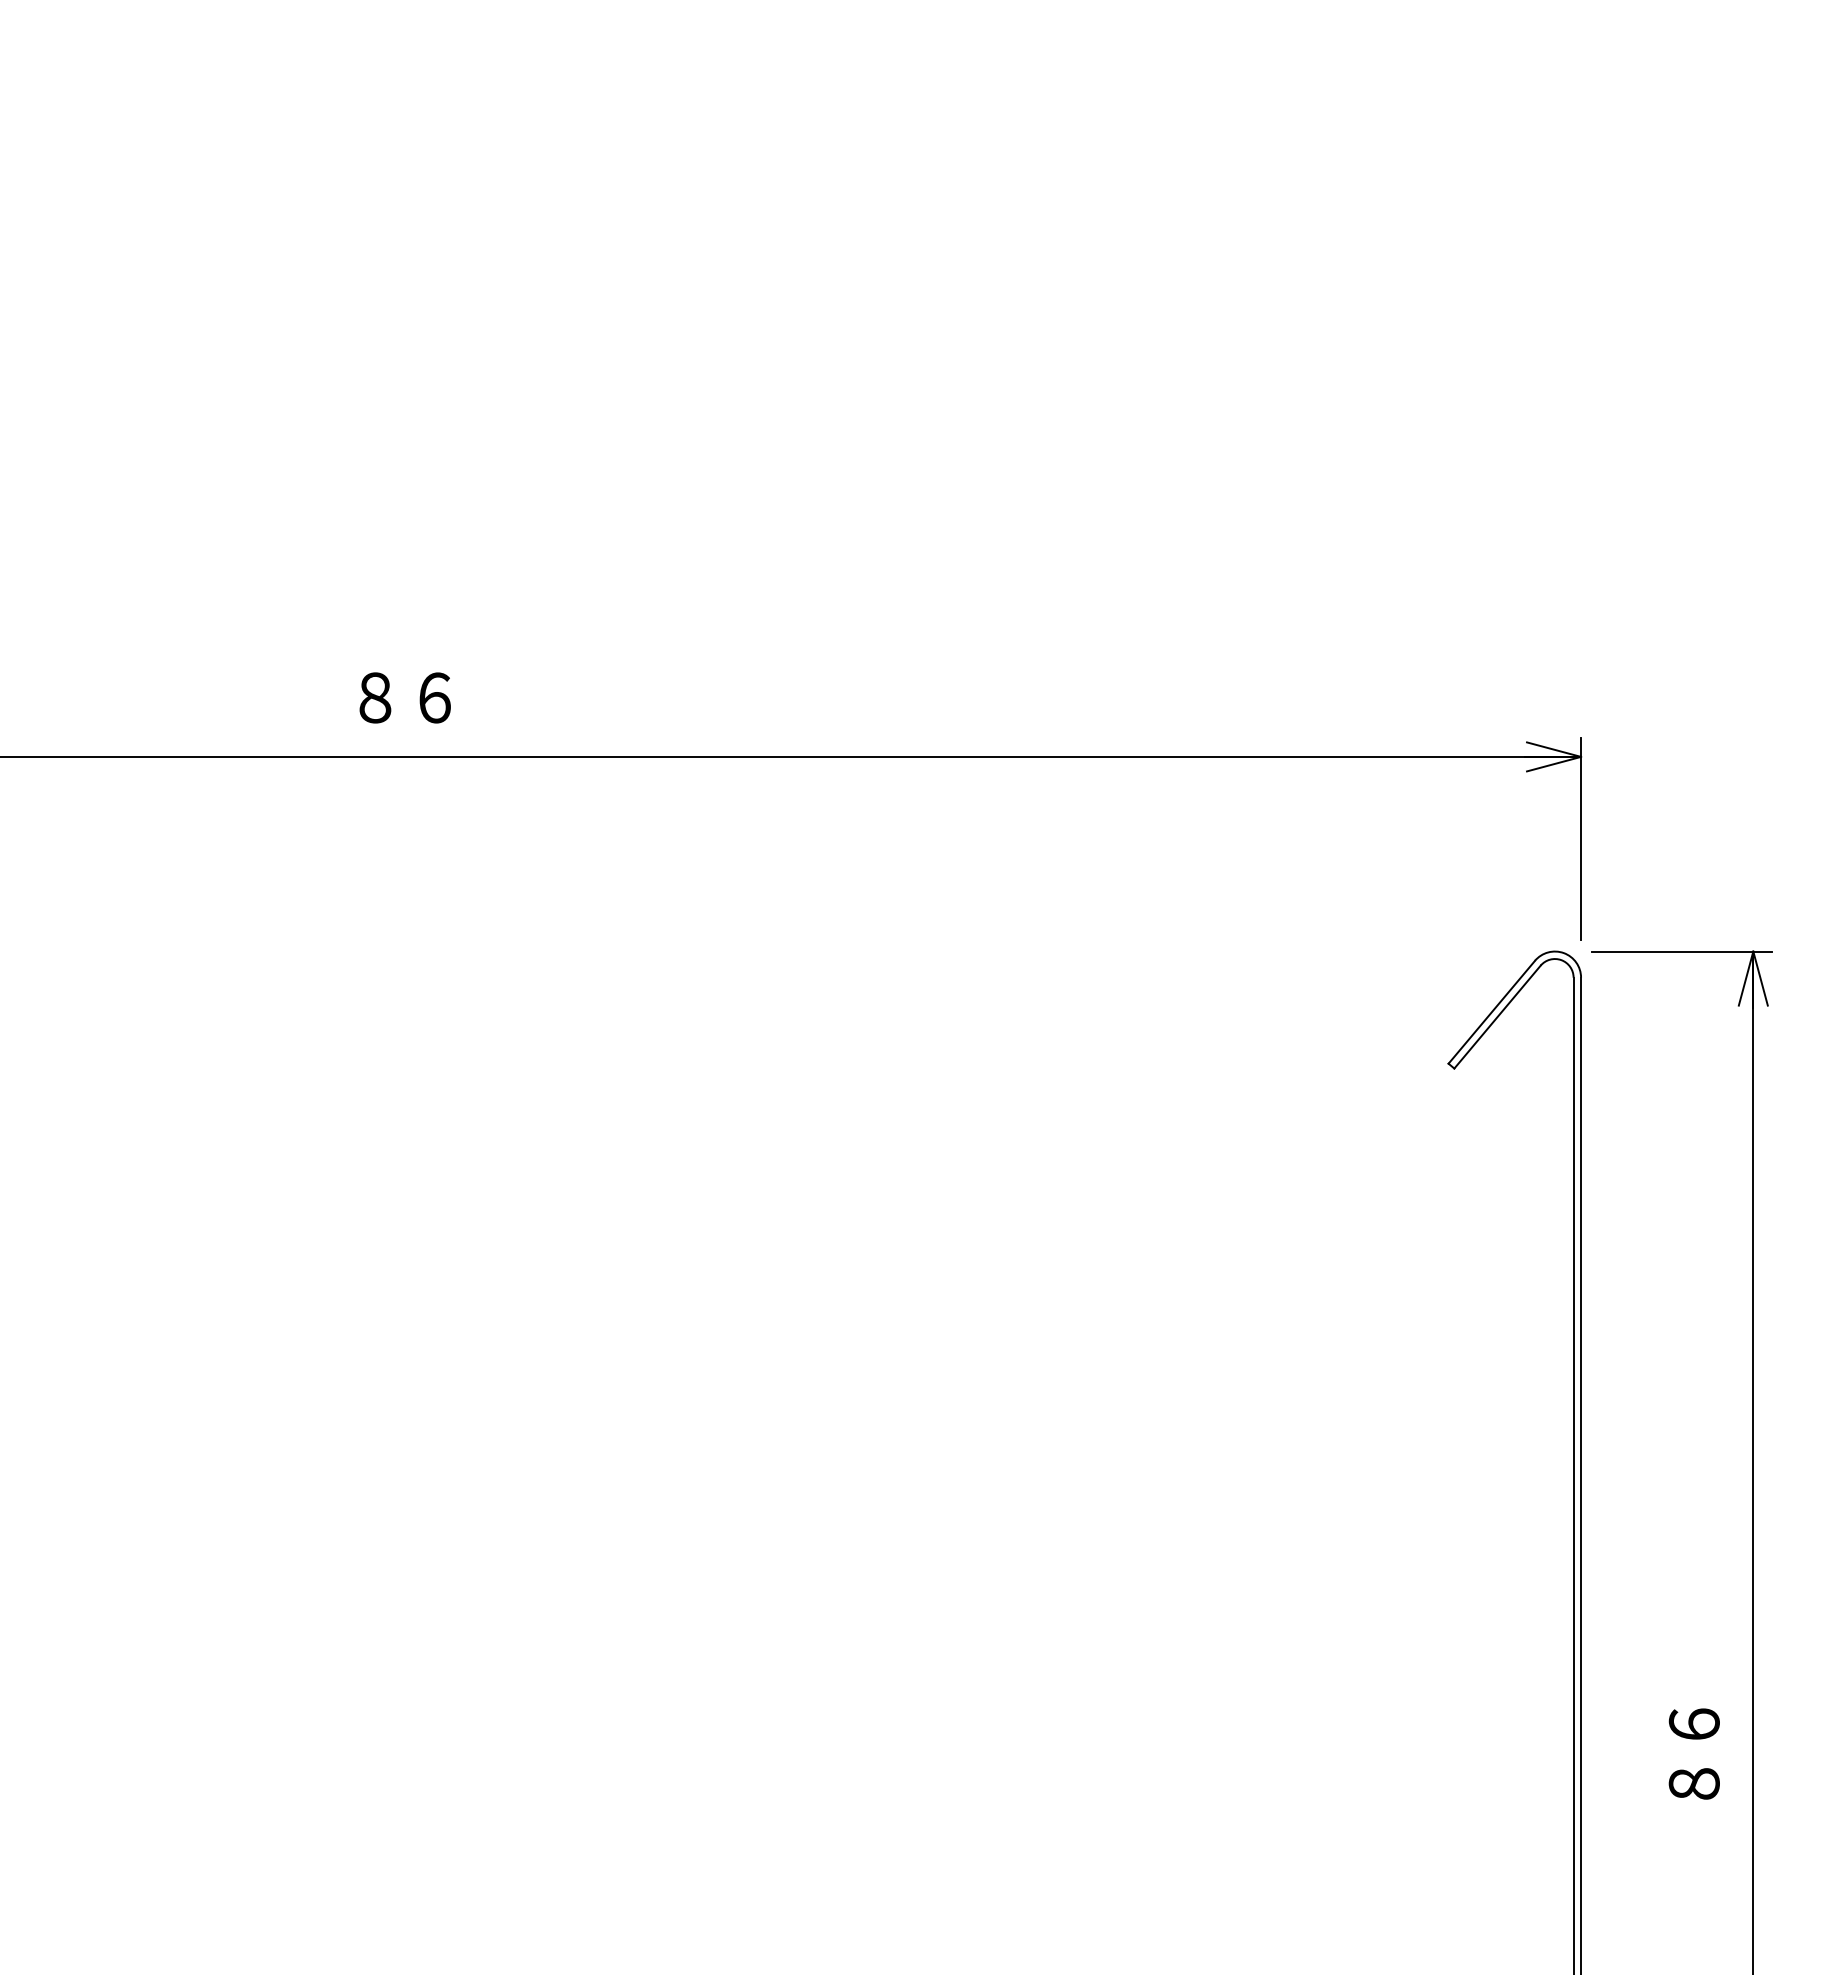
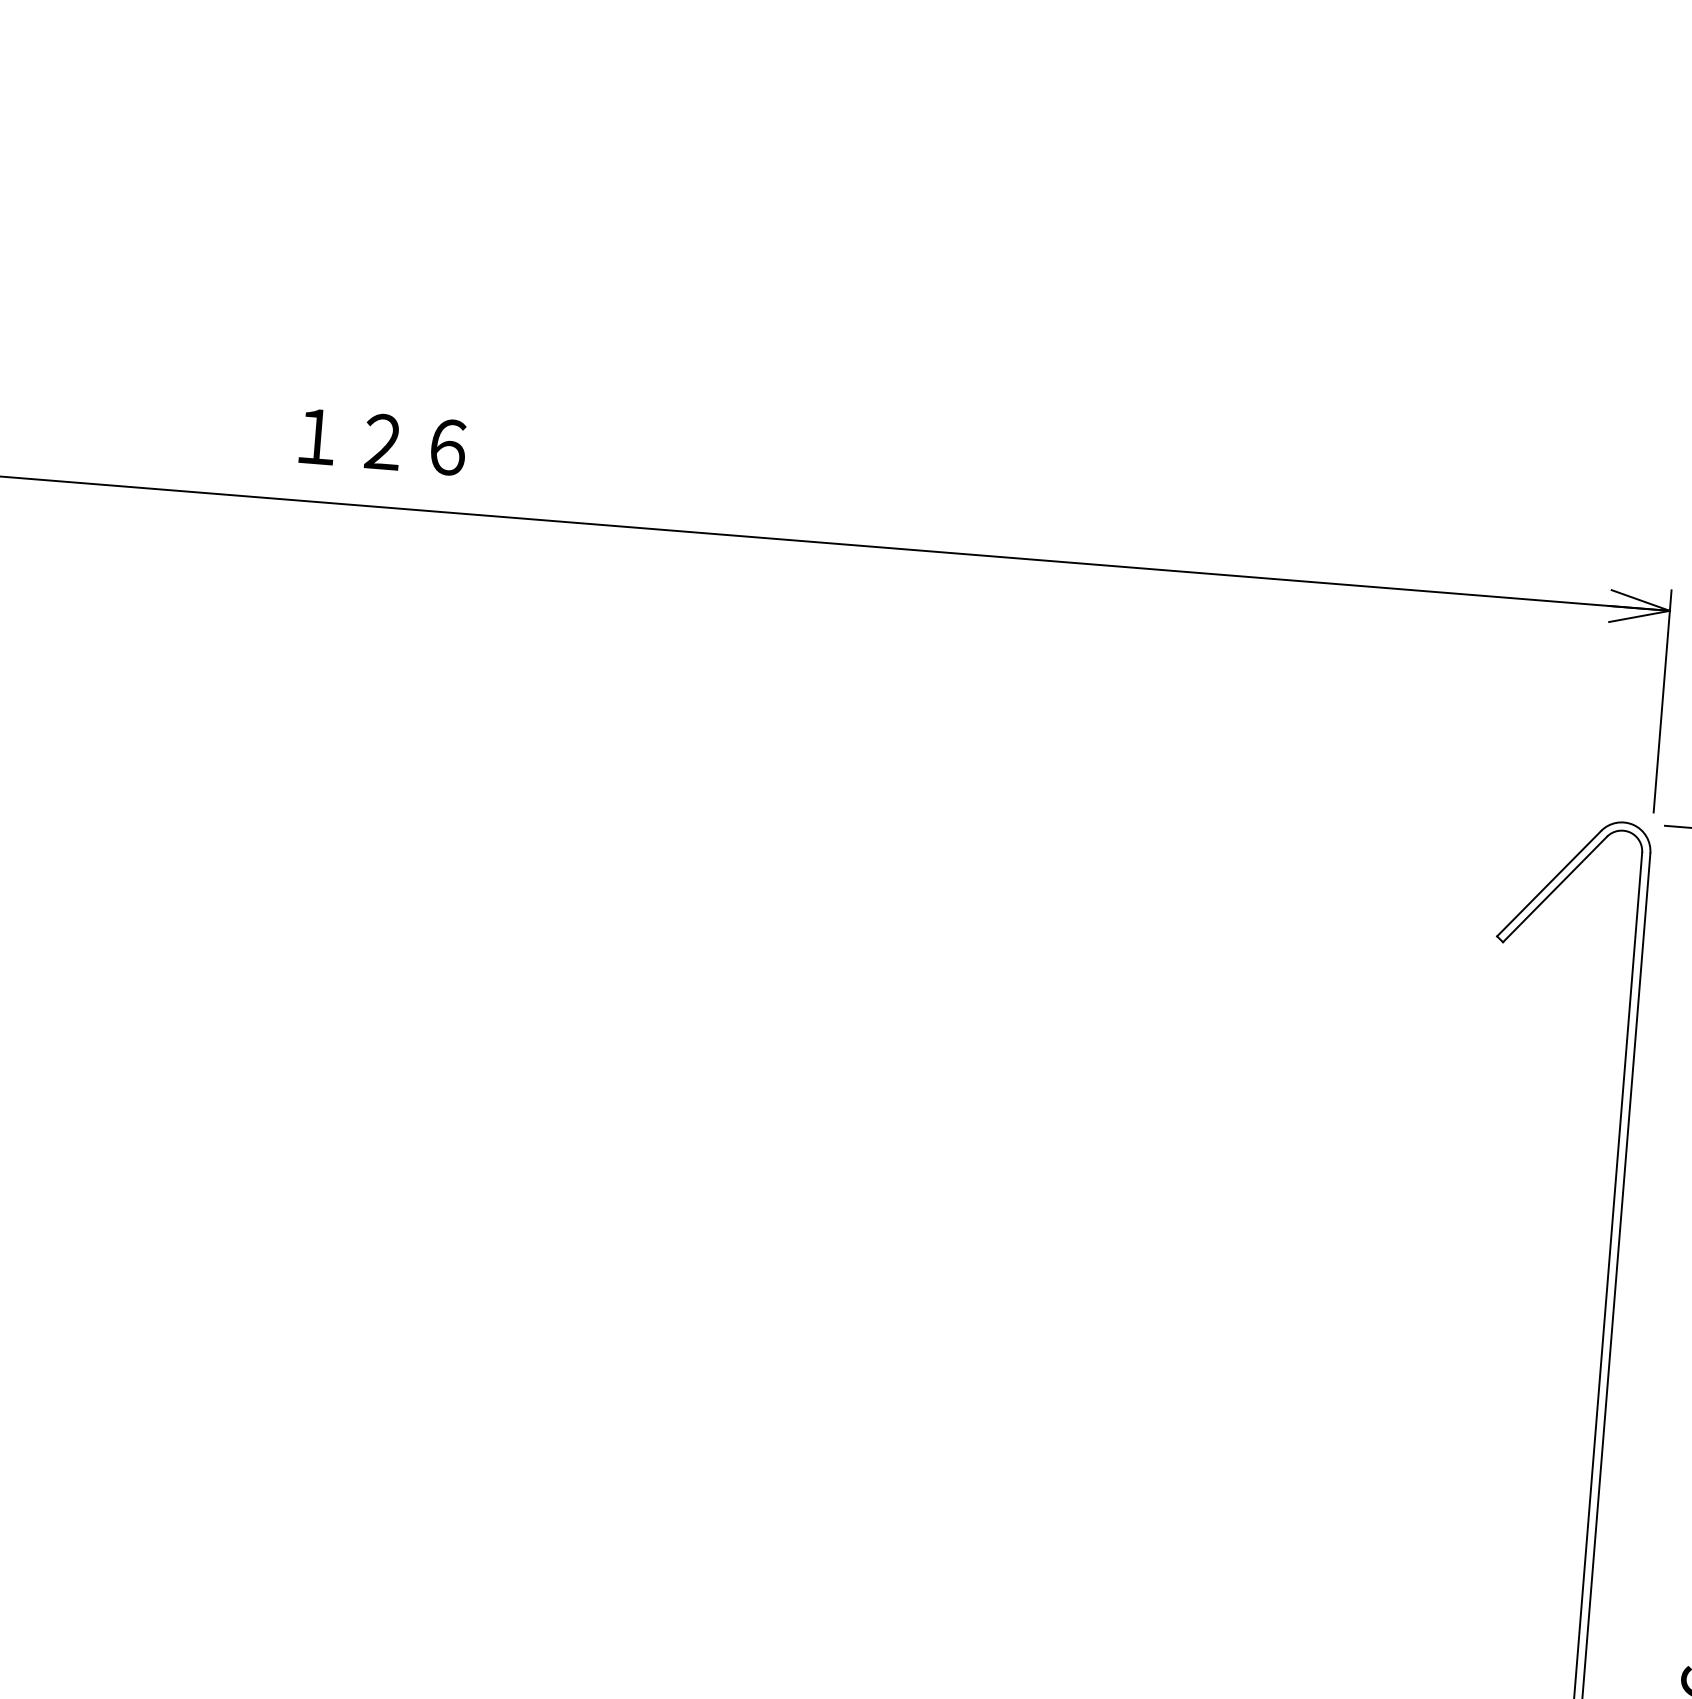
text: (405, 697) -> (383, 441), ８６ -> １２６

